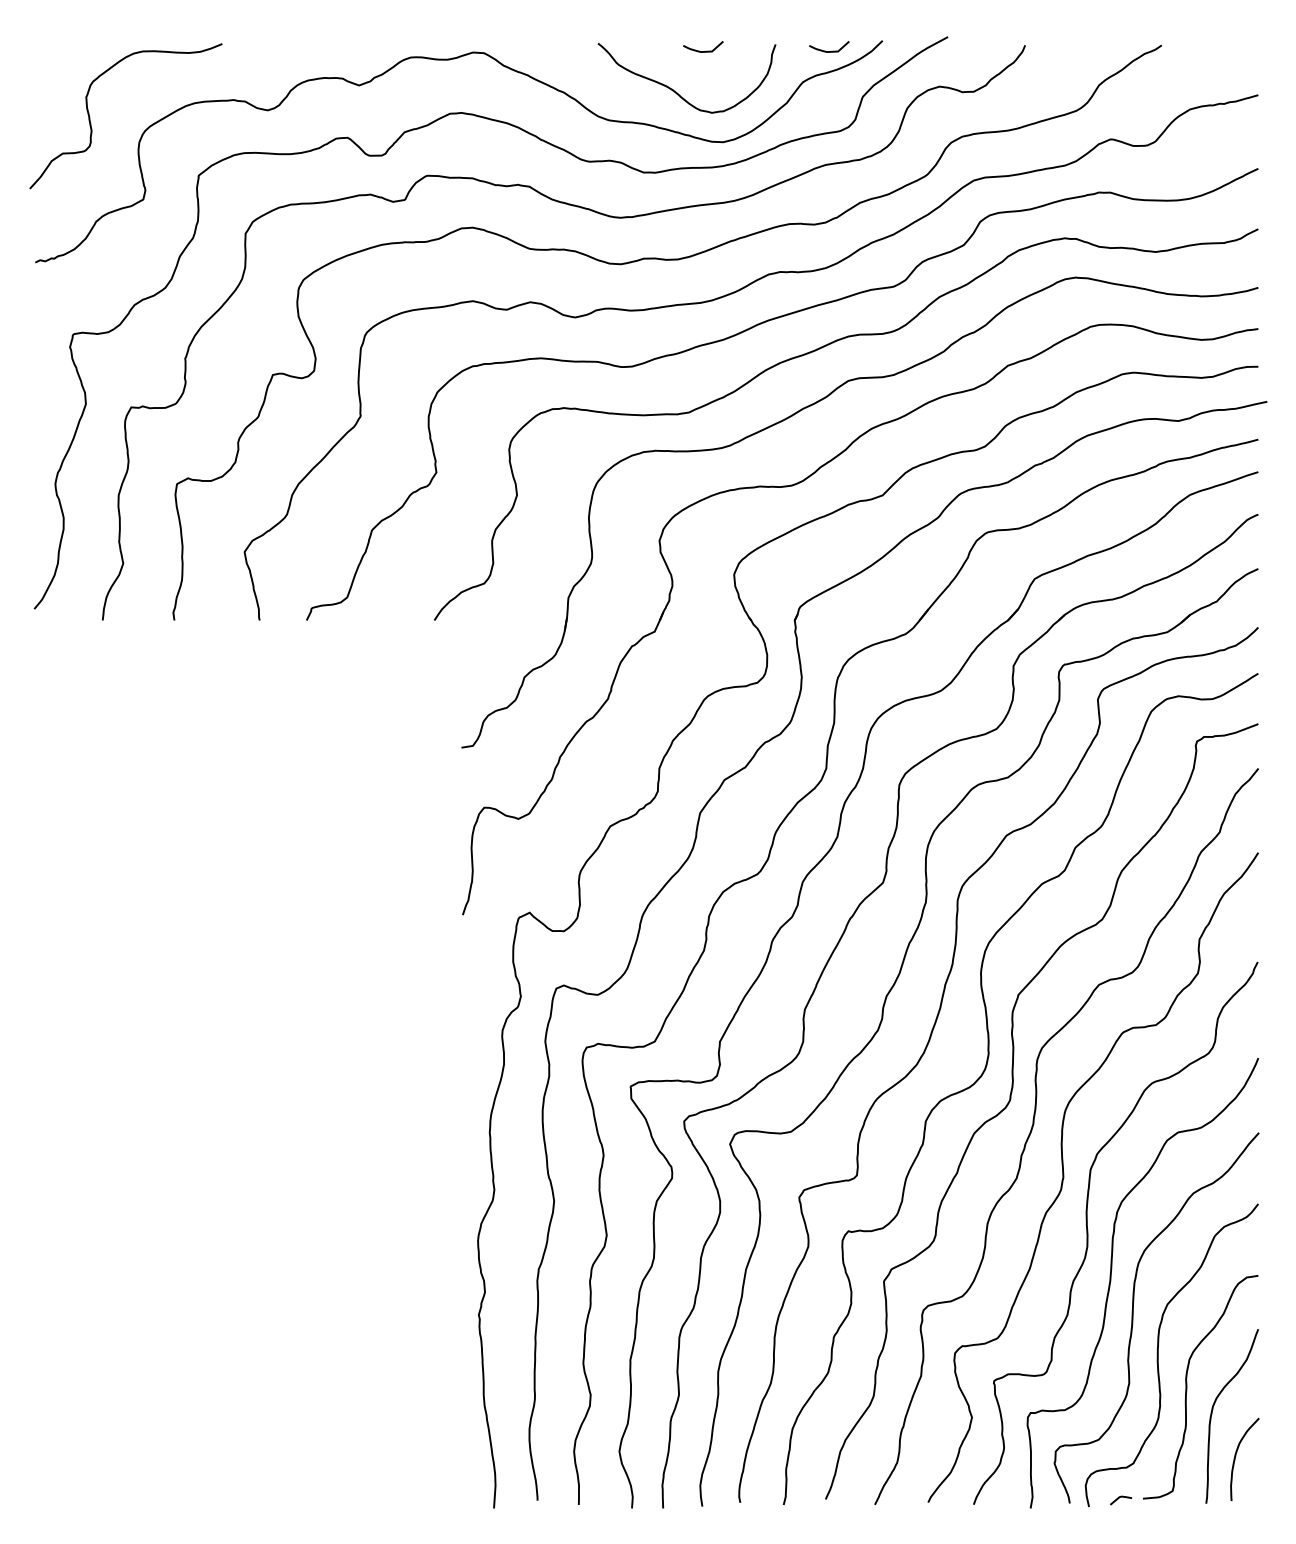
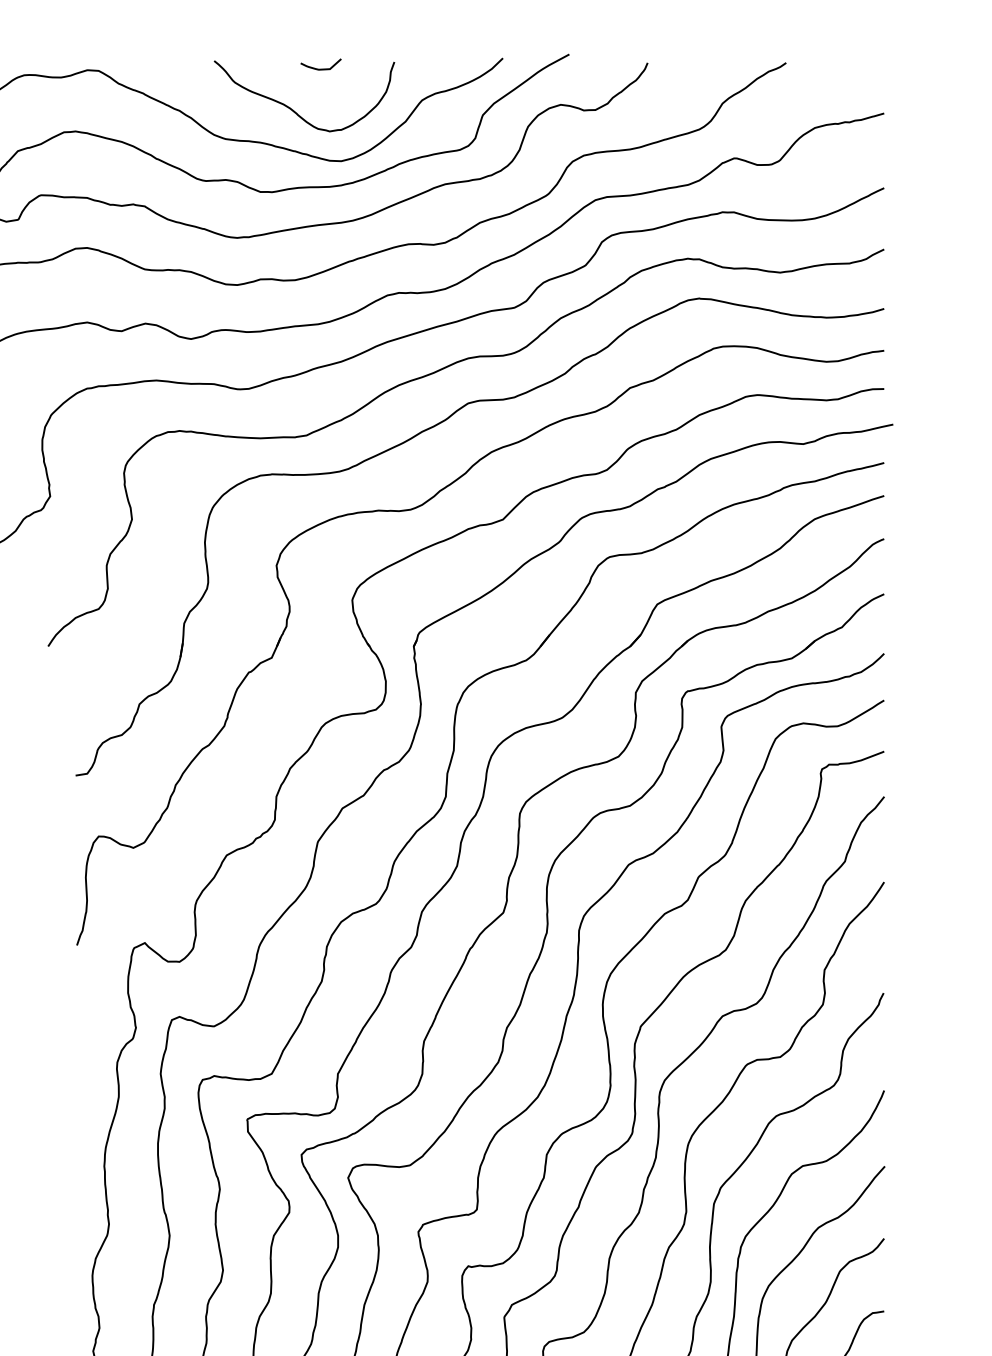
curve: (832, 50) -> (452, 68), removed

